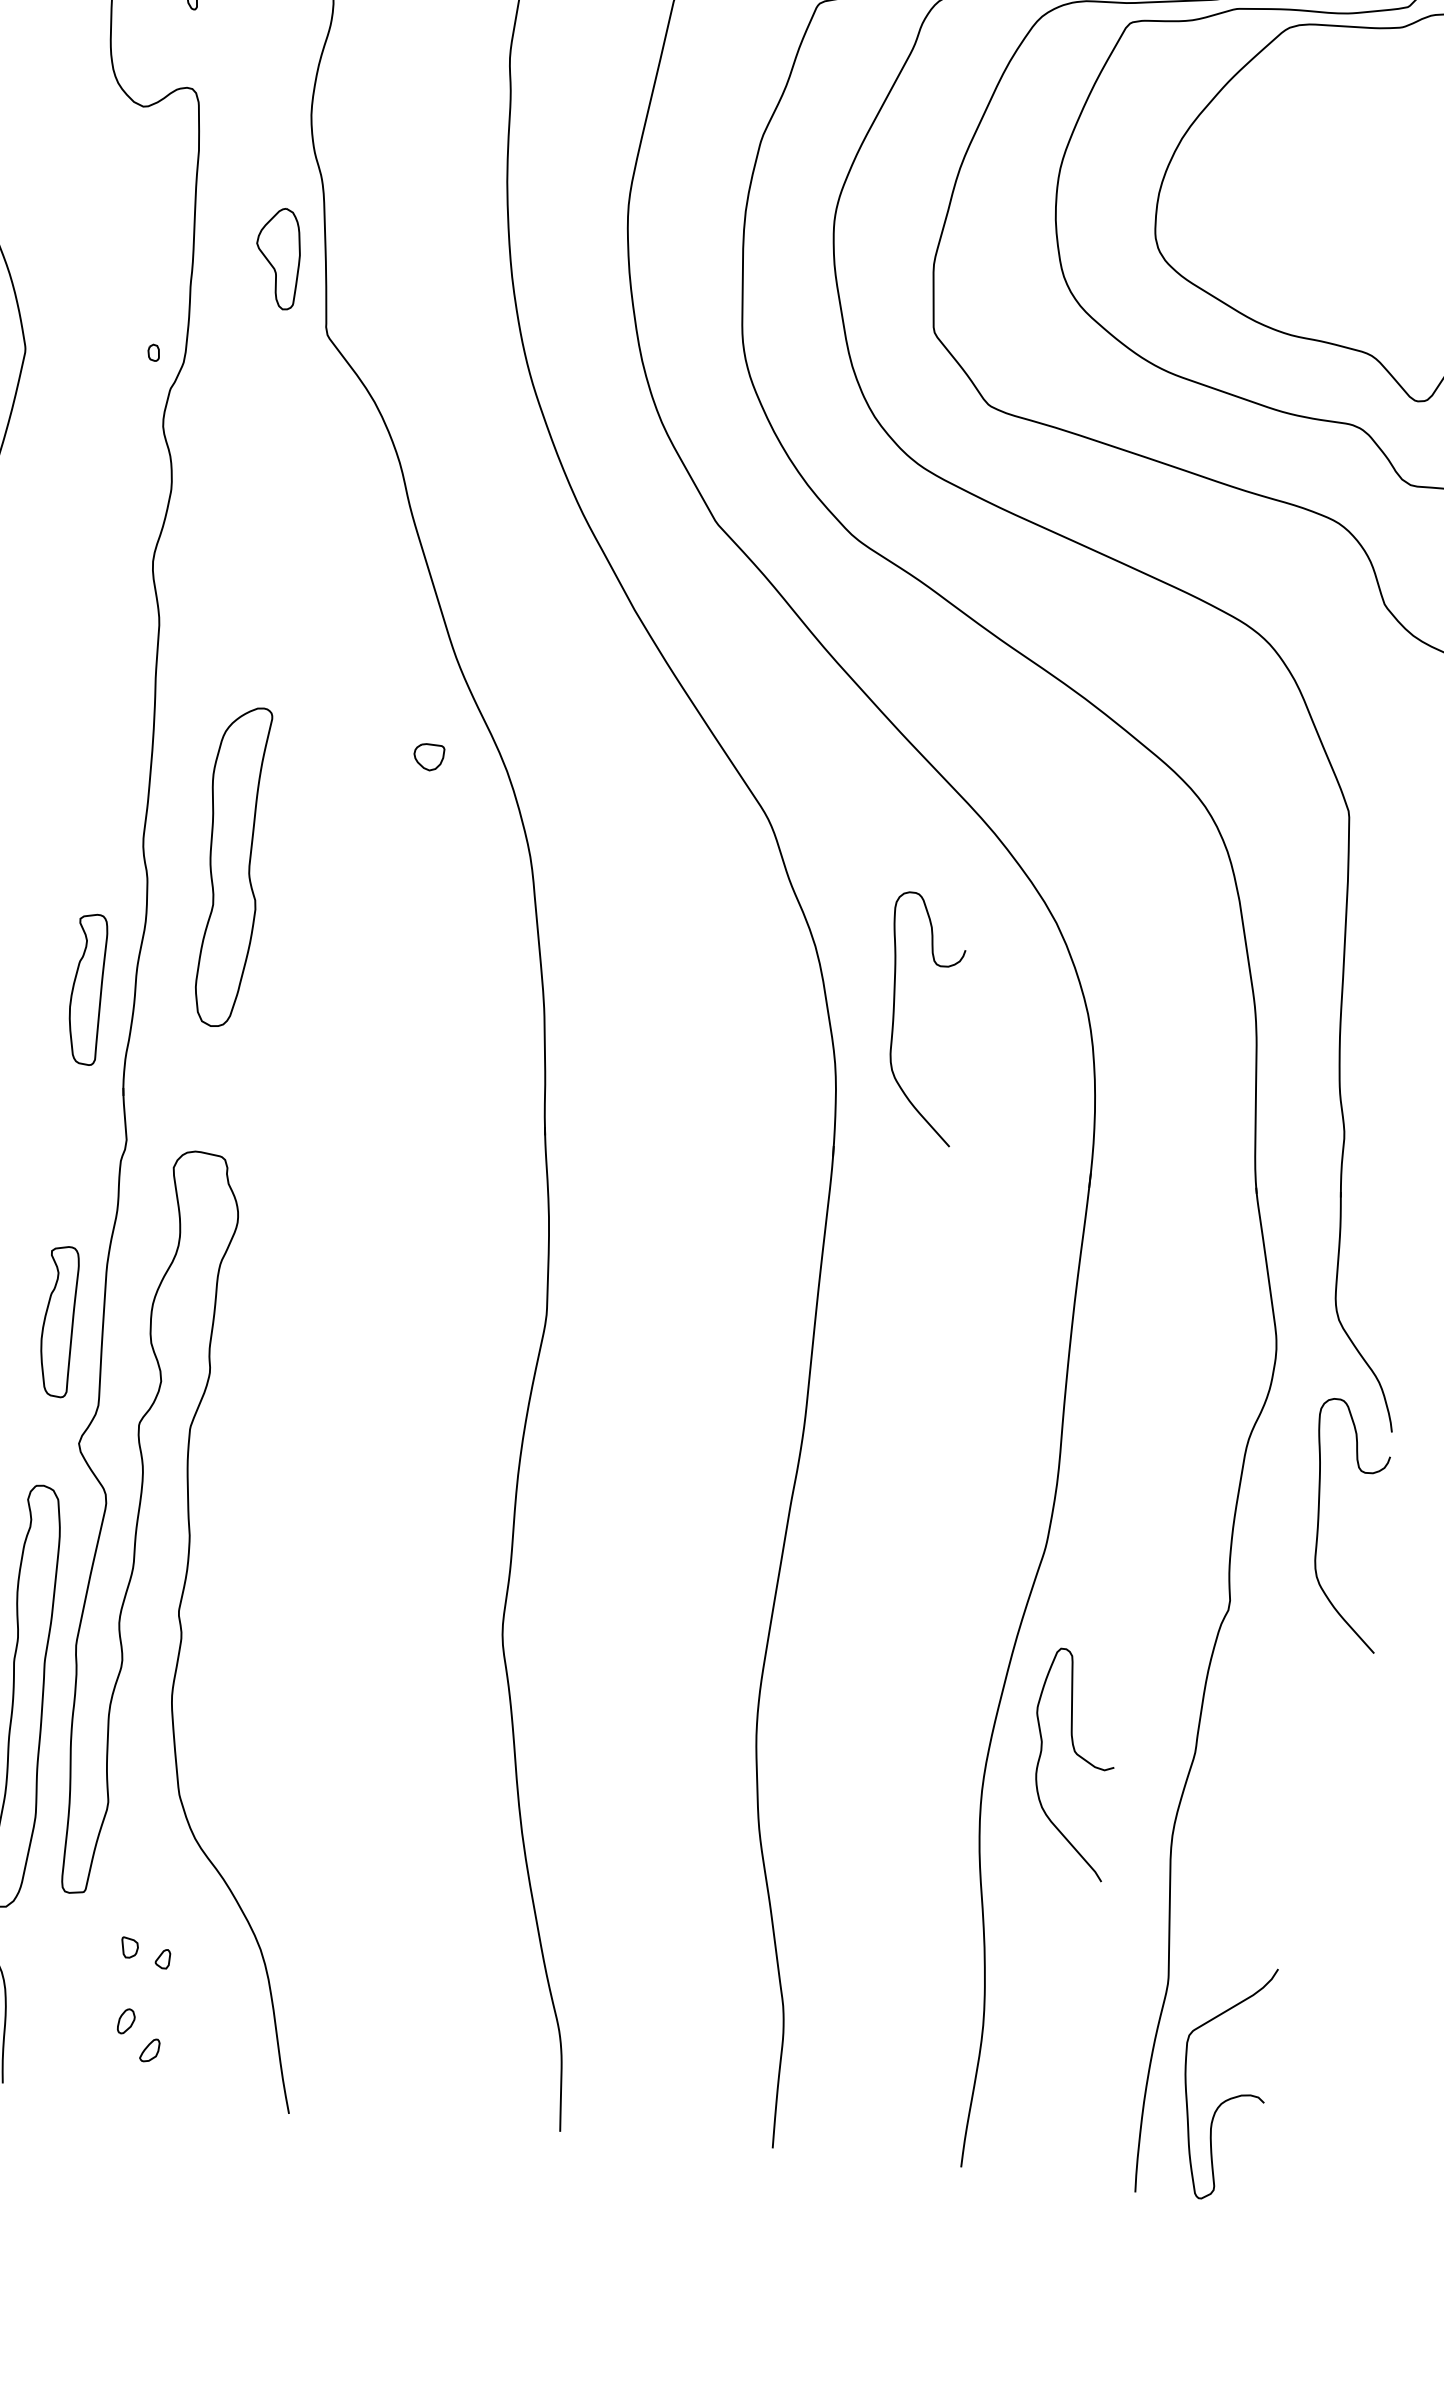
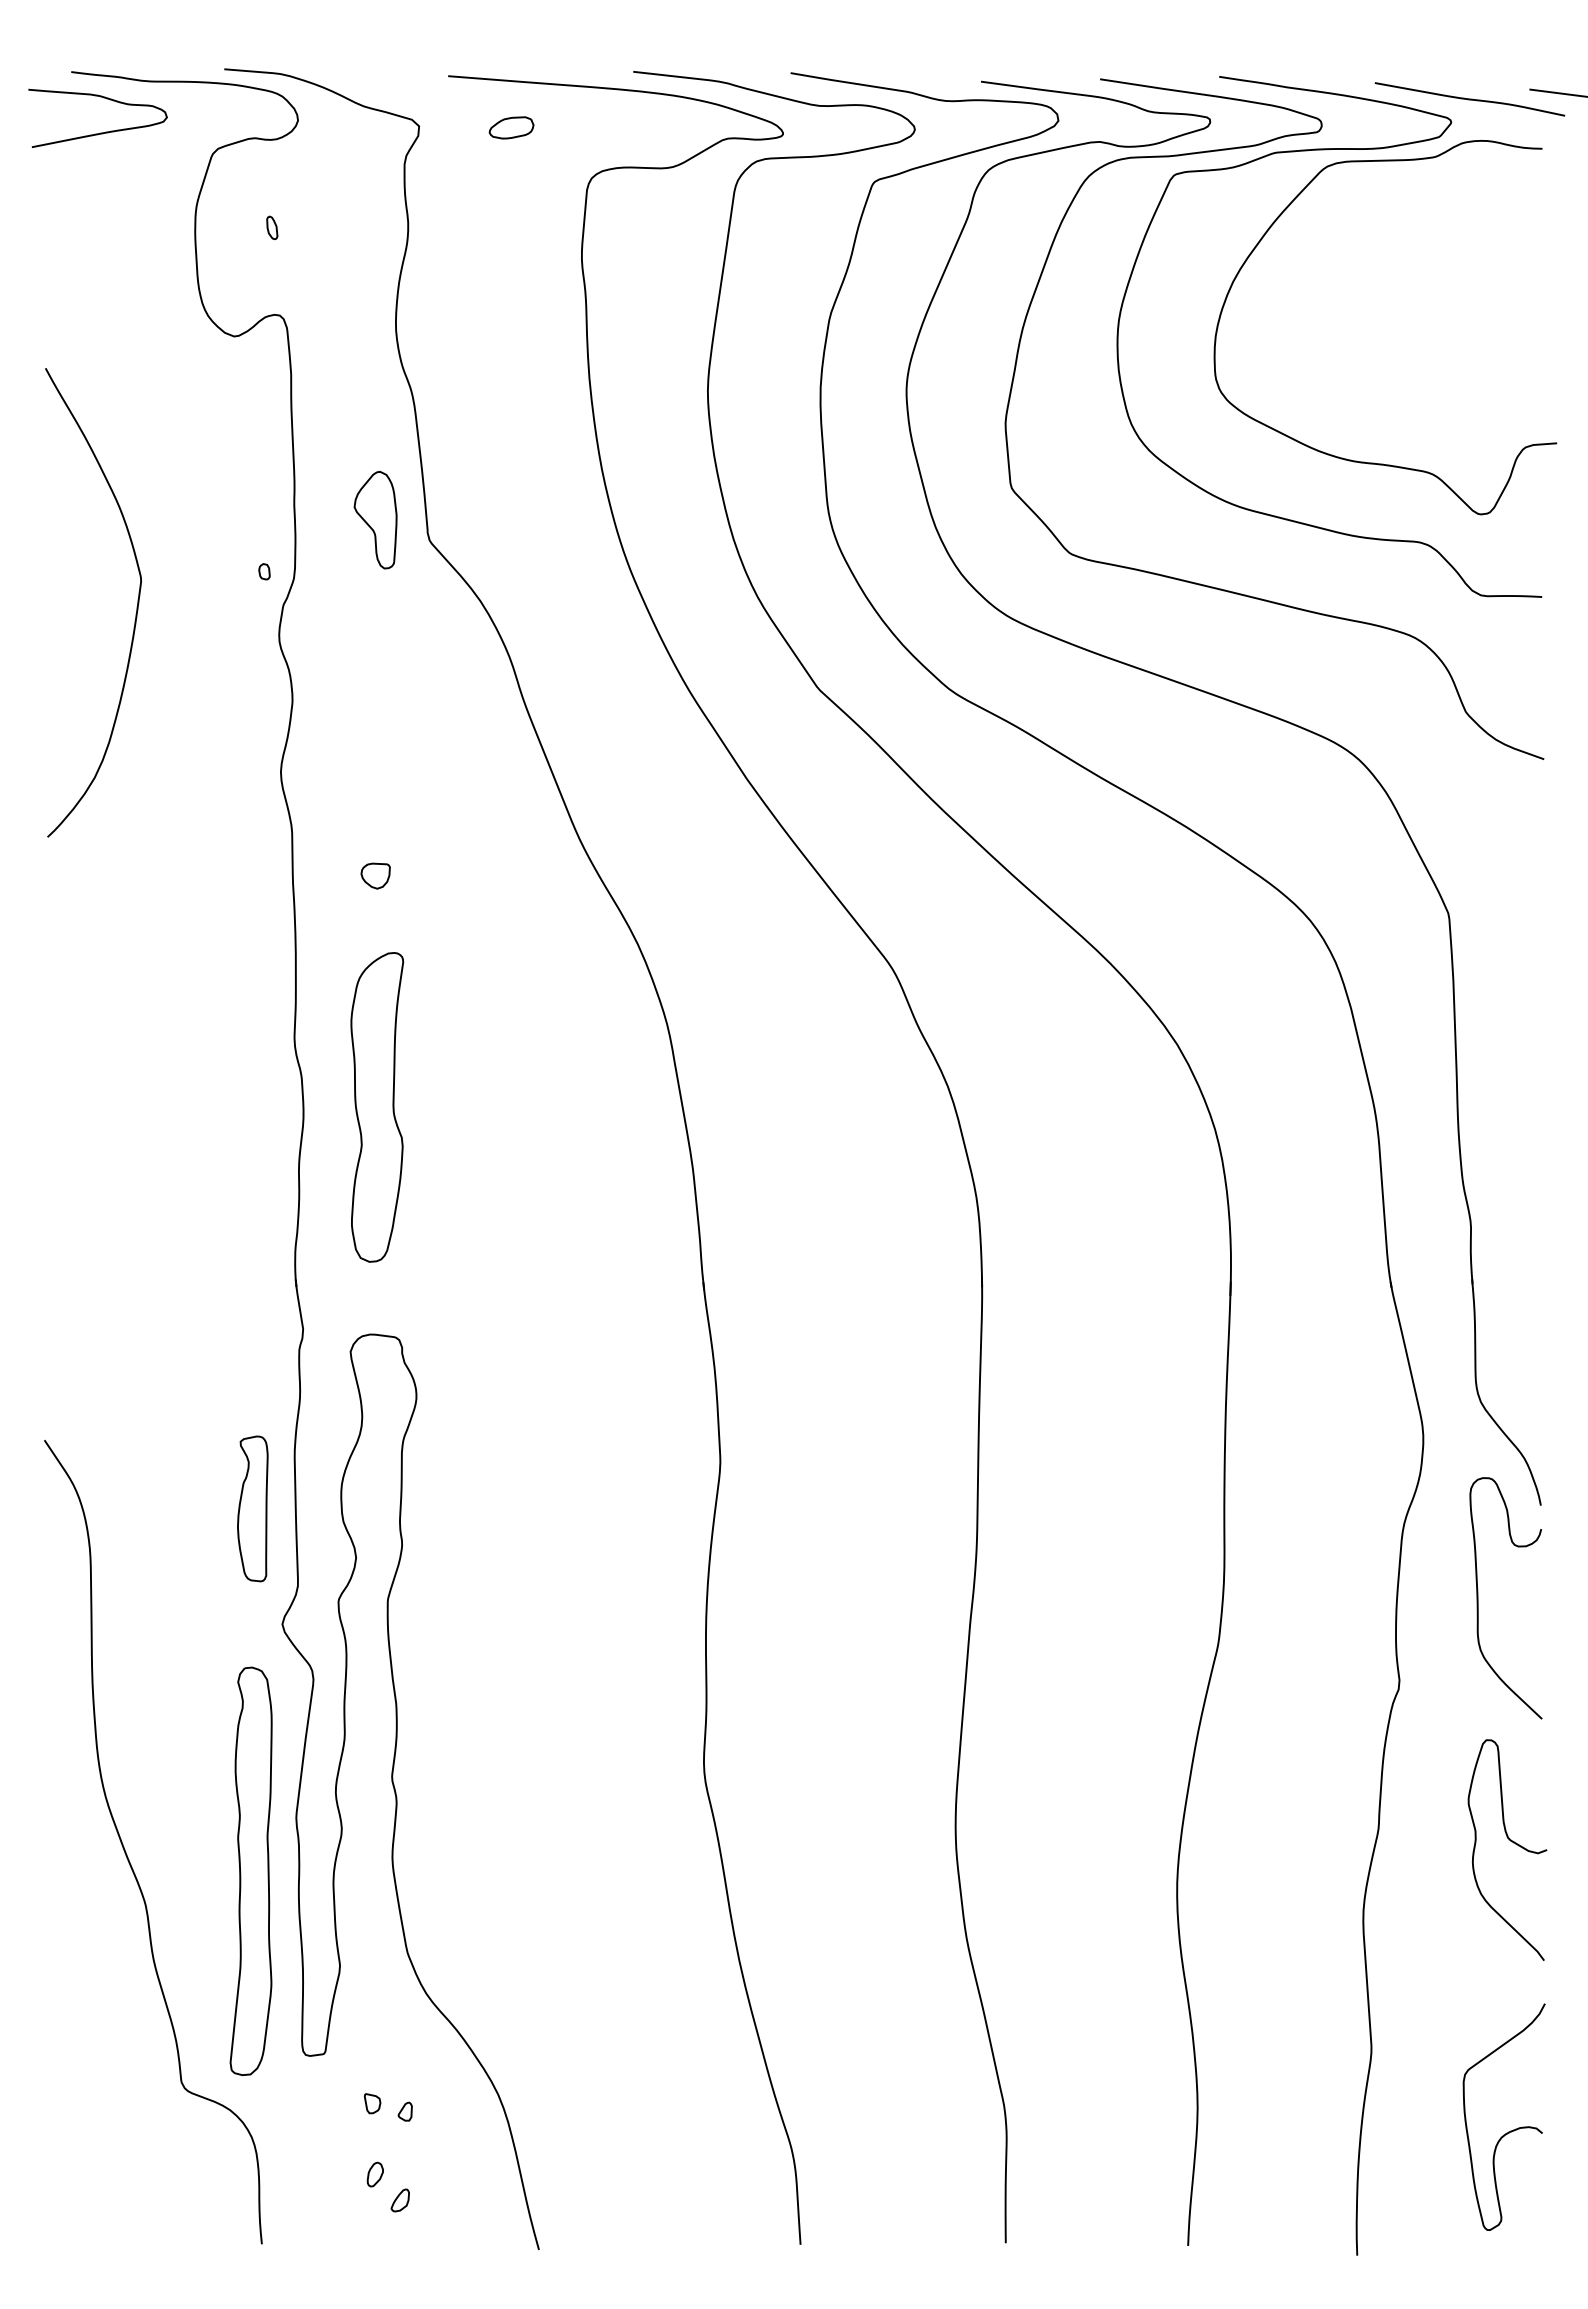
part: (277, 257) -> (375, 519), moved
part: (428, 756) -> (375, 875), moved
part: (232, 866) -> (377, 1107), moved
part: (86, 988) -> (252, 1187), removed
curve: (894, 1016) -> (1029, 1147), removed
curve: (1080, 1757) -> (1513, 1843), moved
curve: (1231, 2097) -> (1510, 2130), moved

